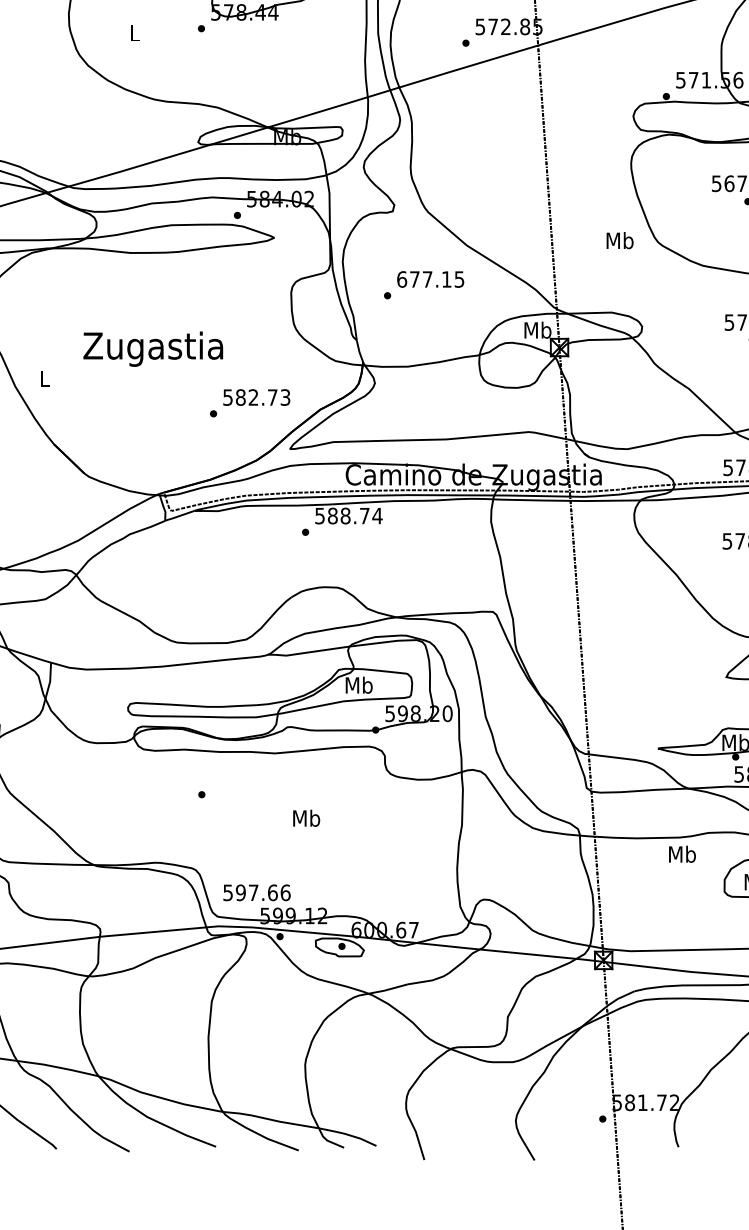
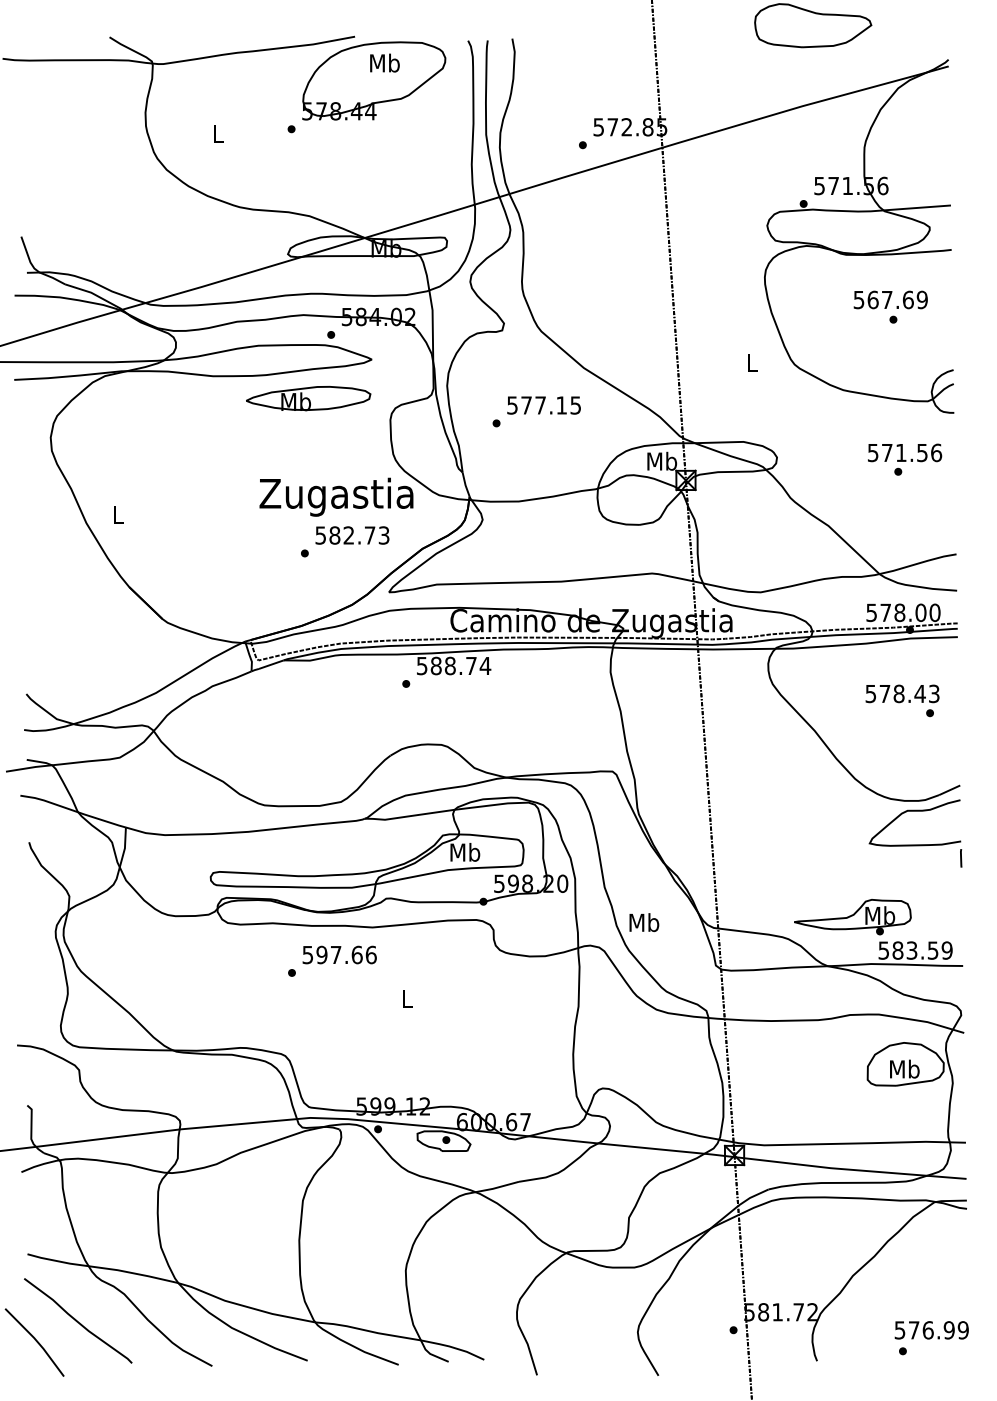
text: (619, 240) -> (752, 362), Mb -> L
part: (216, 273) -> (308, 398), added
text: (402, 279) -> (512, 405), 677.15 -> 577.15
text: (153, 348) -> (336, 496), moved
text: (306, 817) -> (407, 998), Mb -> L
text: (682, 854) -> (644, 922), moved
text: (256, 892) -> (339, 954), moved

